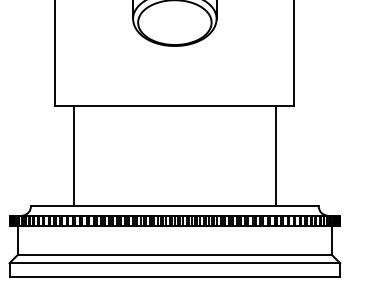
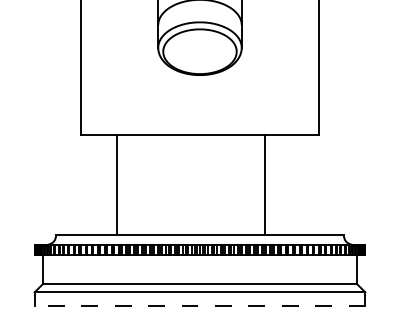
line: (73, 155) -> (116, 184), moved
line: (276, 155) -> (265, 184), moved
line: (174, 276) -> (199, 305), solid -> dashed

